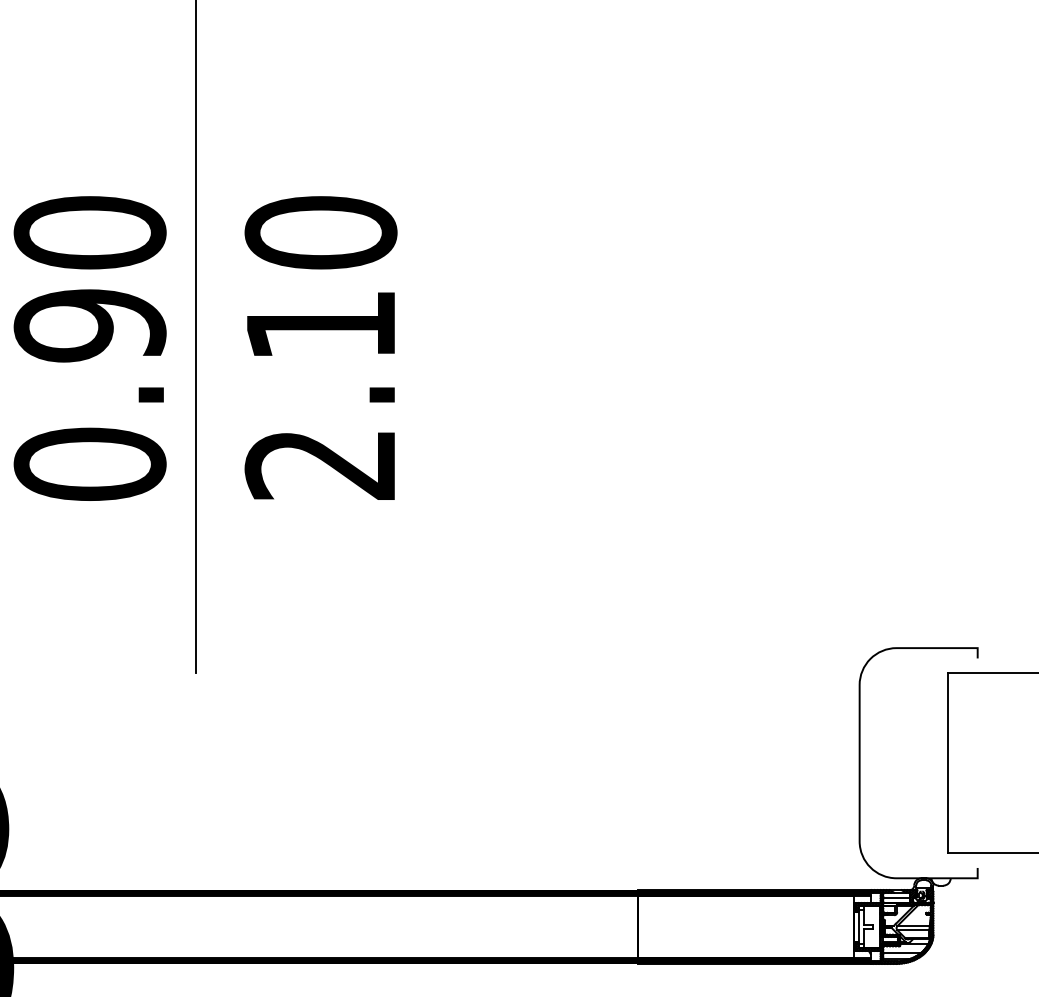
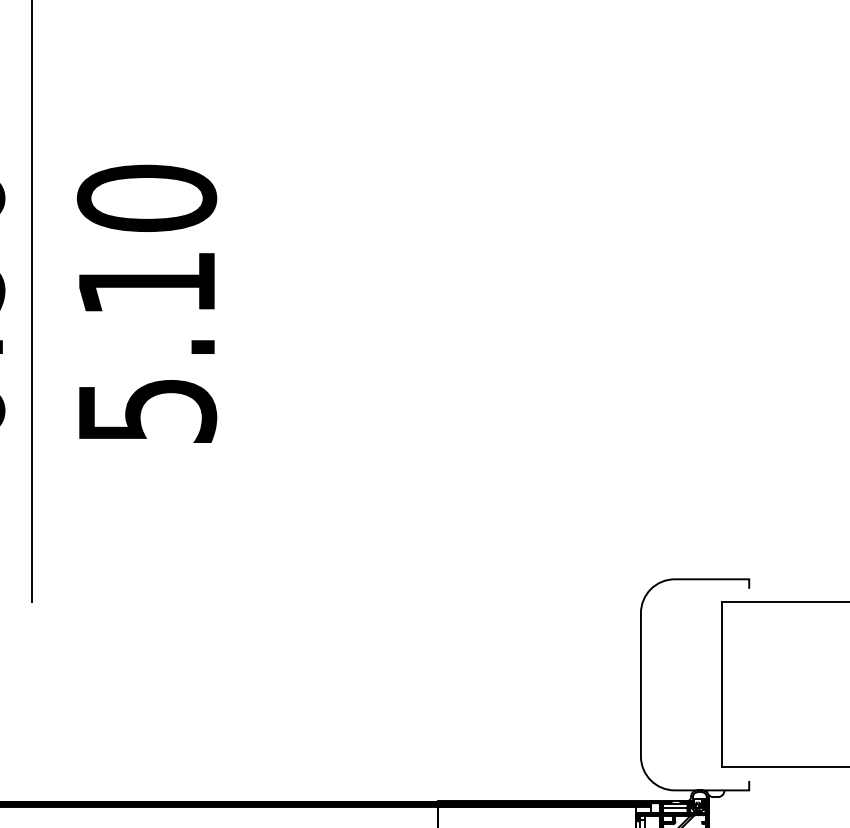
text: (320, 464) -> (146, 410), 2.10 -> 5.10

